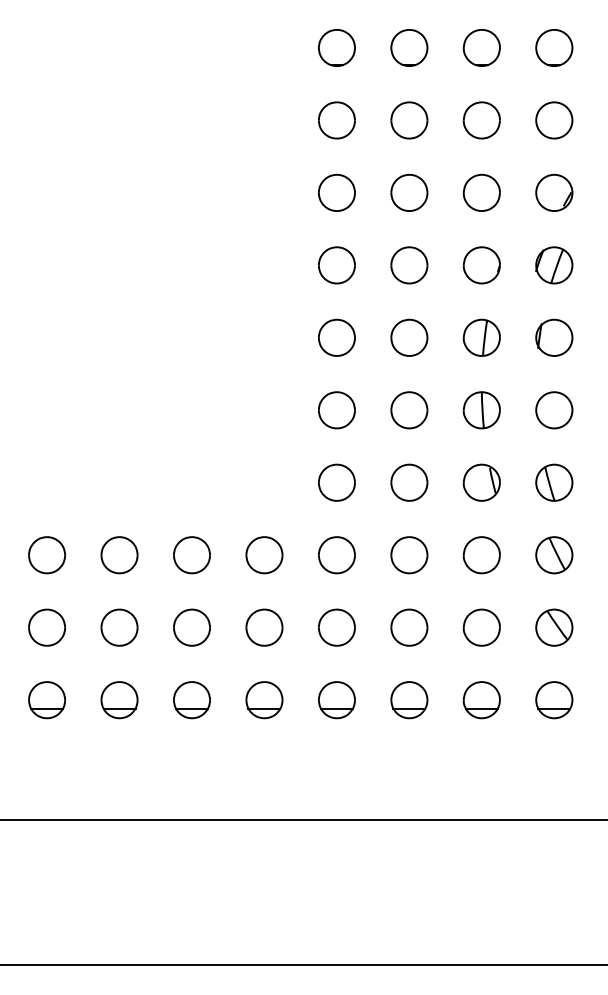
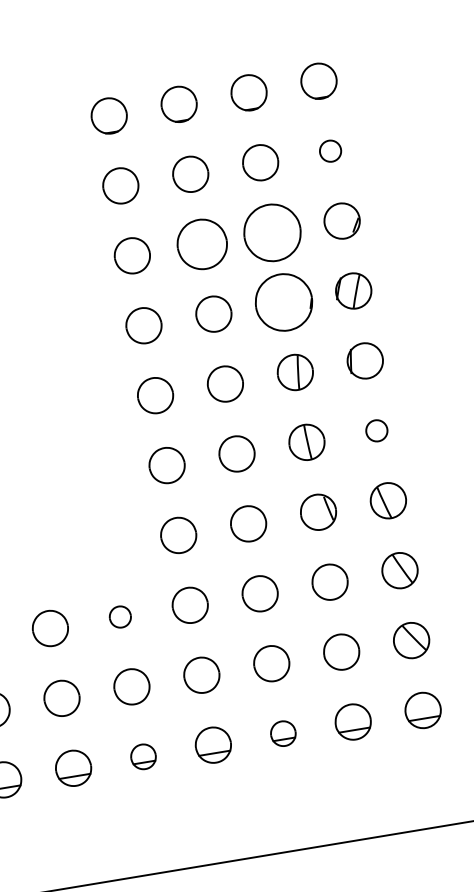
circle: (554, 120) -> (330, 151), size x0.6
part: (409, 192) -> (202, 243), size x1.4
part: (481, 192) -> (271, 232), size x1.6
part: (481, 265) -> (283, 302), size x1.6
circle: (554, 410) -> (377, 430), size x0.6
part: (264, 555) -> (120, 617), size x0.6
part: (264, 700) -> (143, 757), size x0.7
part: (409, 700) -> (283, 733), size x0.7

